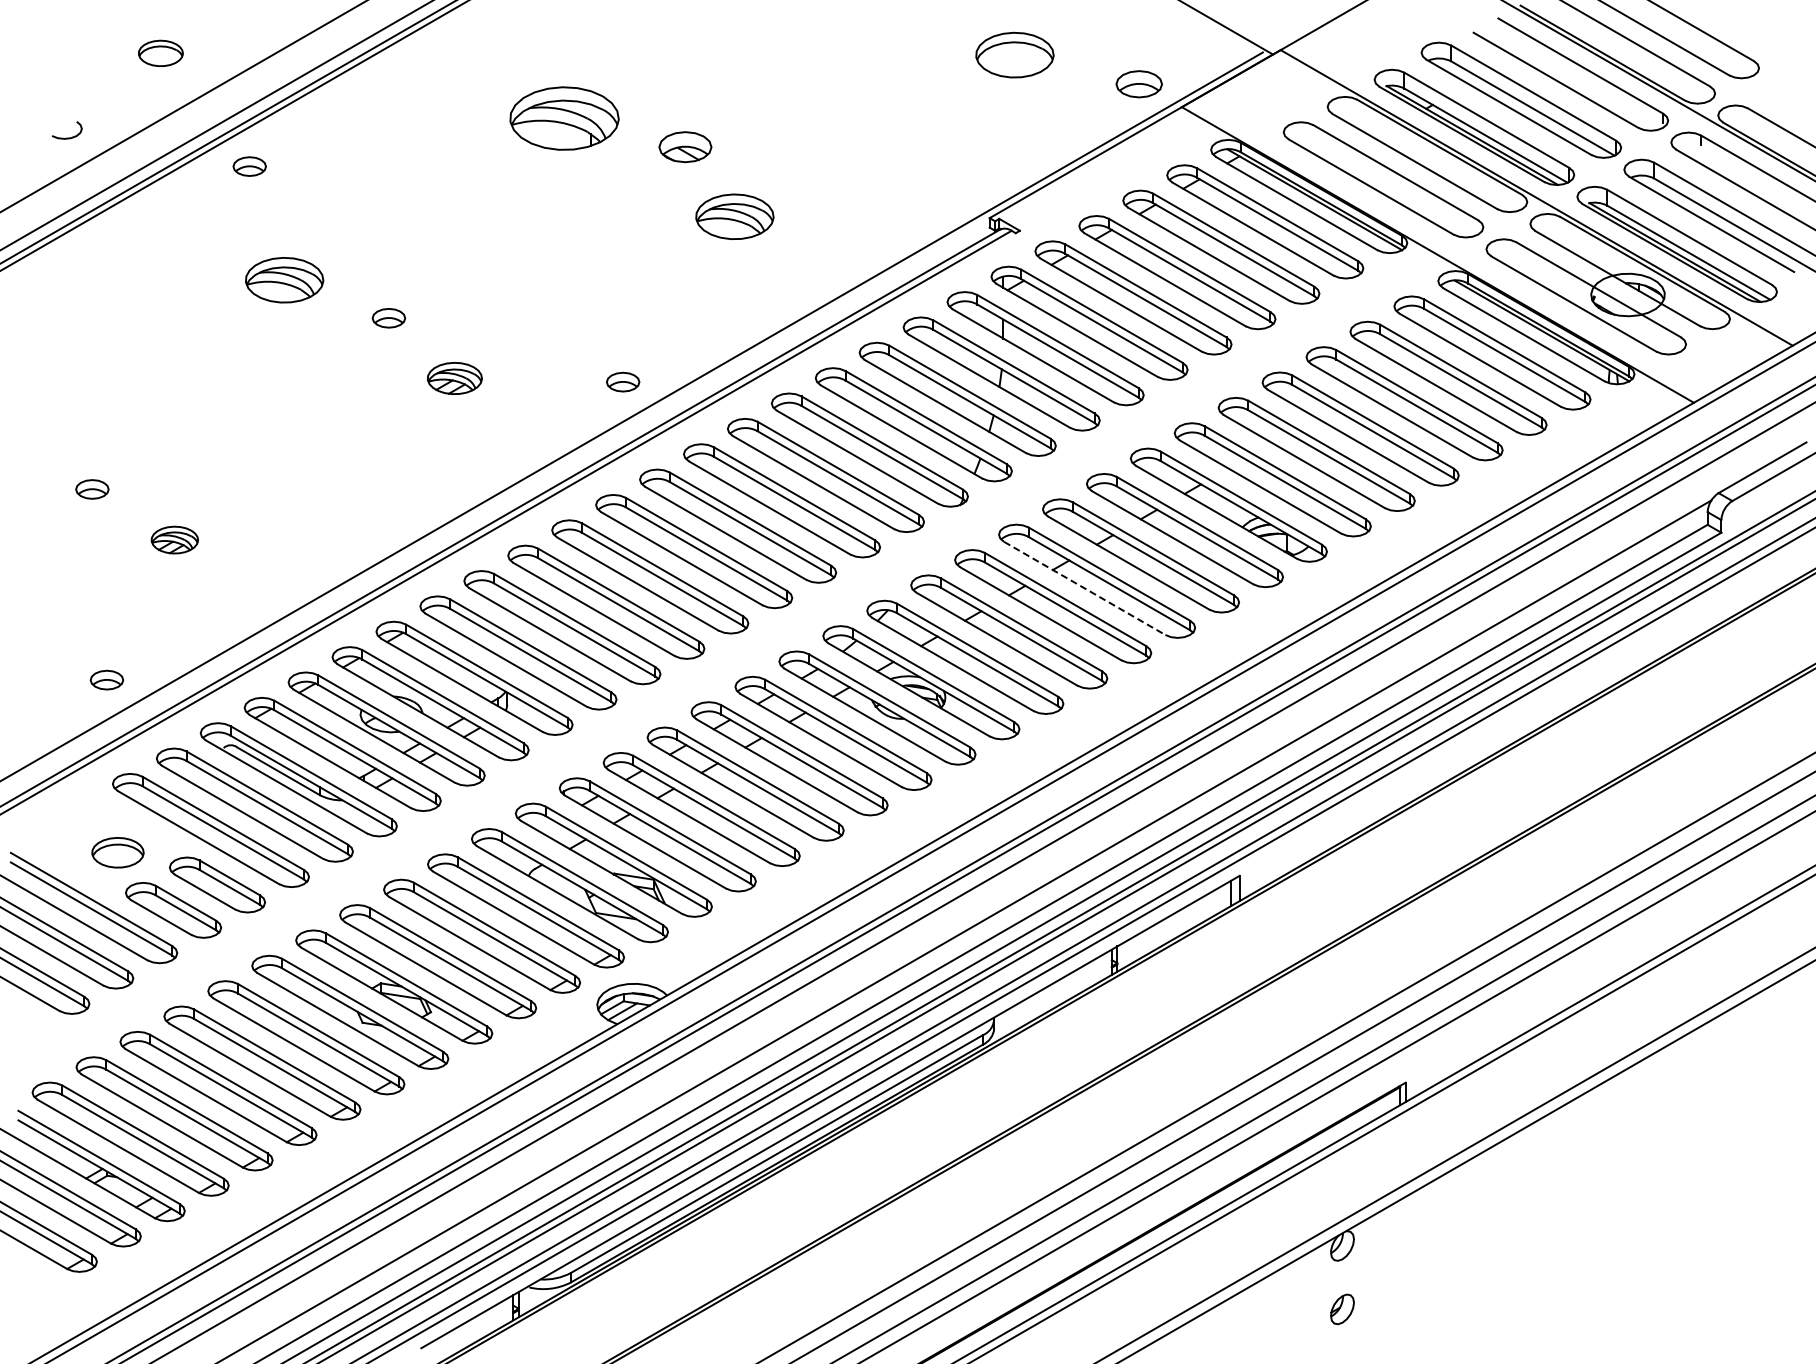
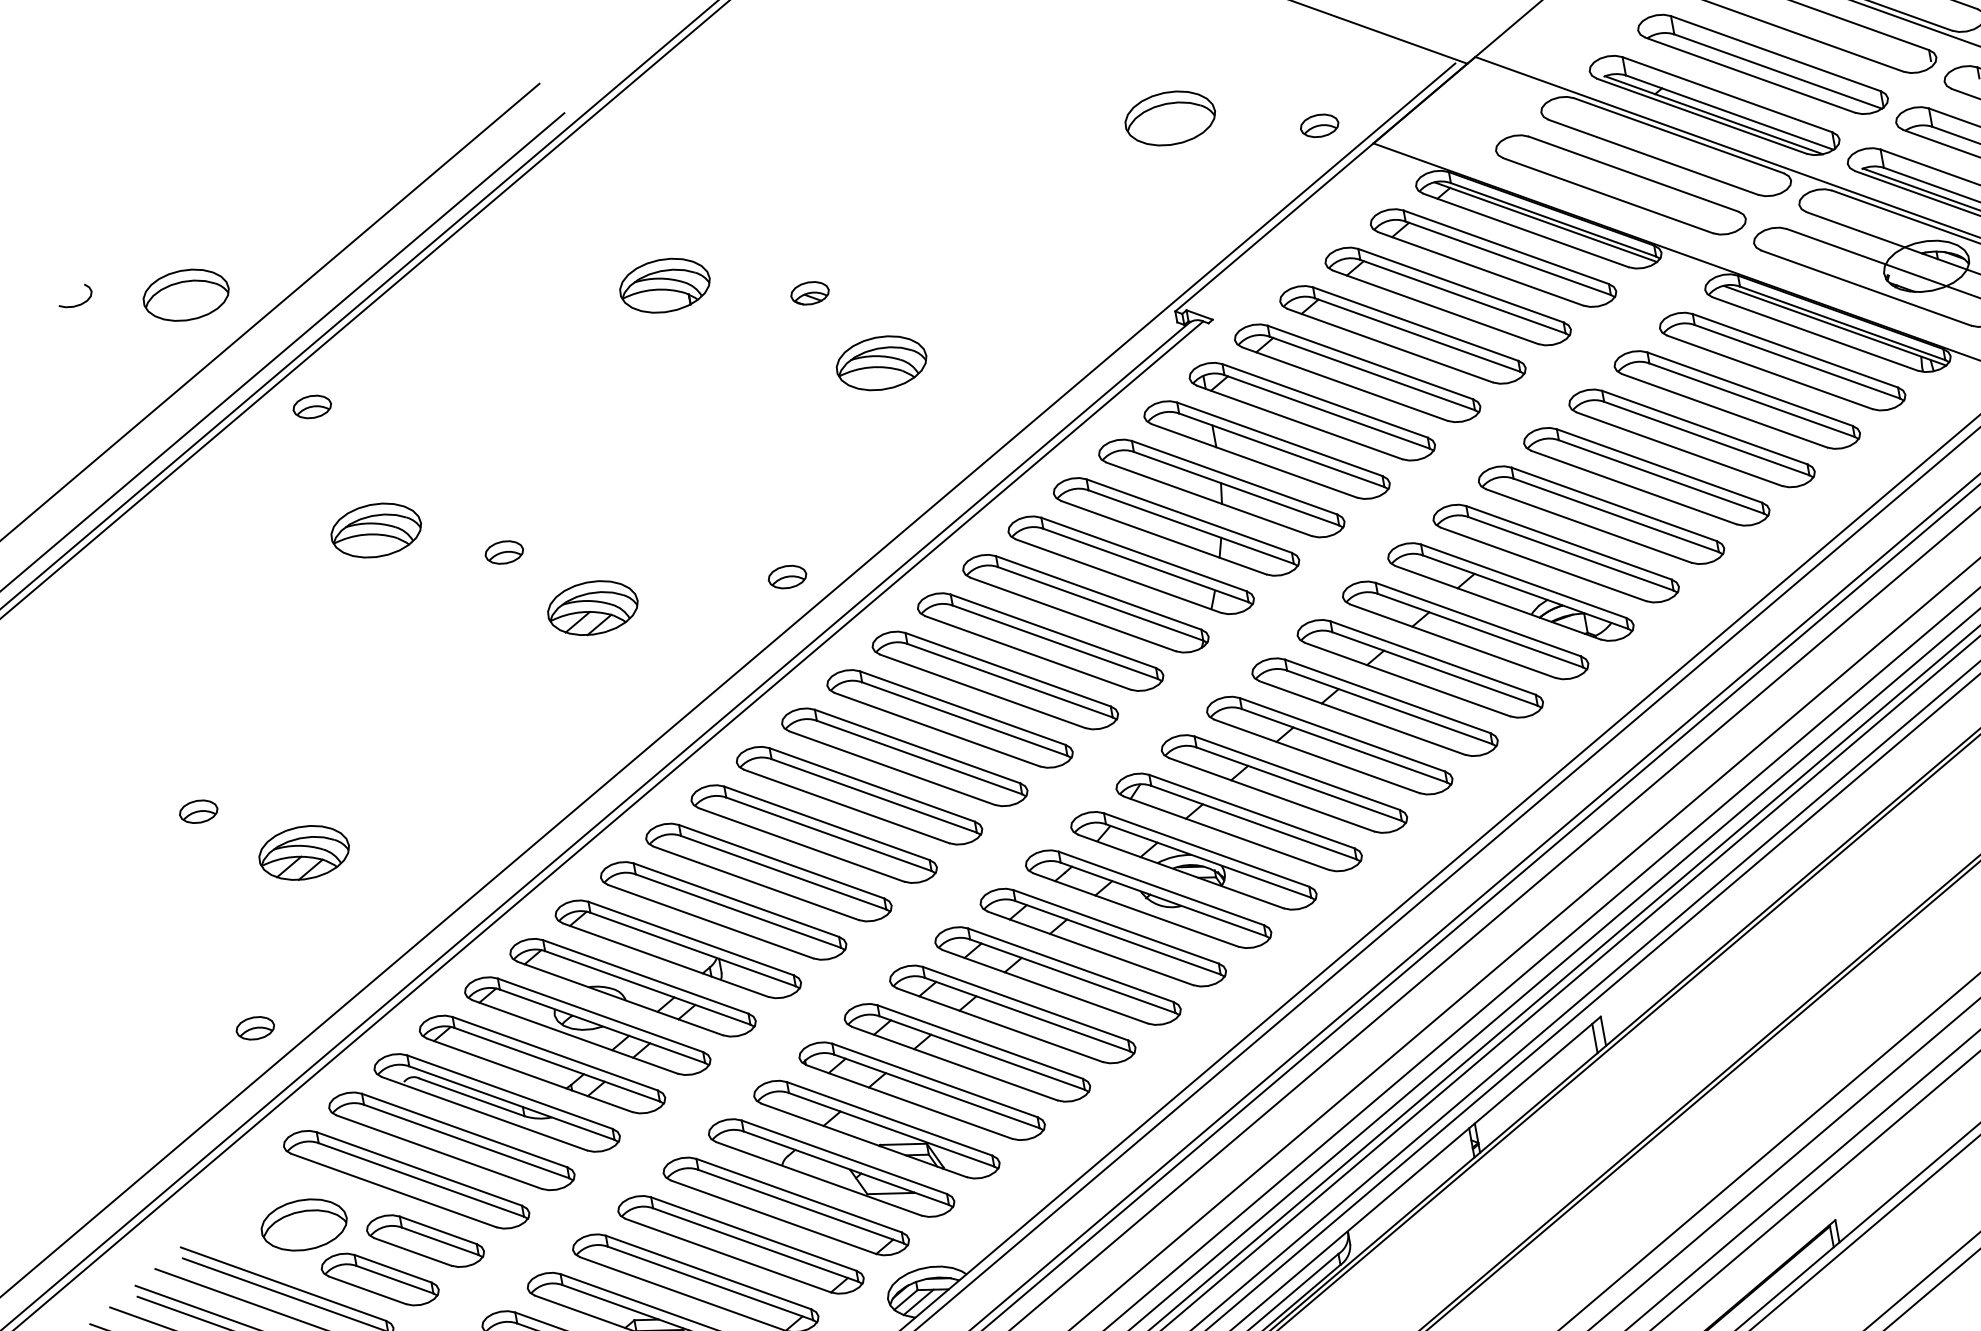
part: (160, 53) -> (185, 295), size x1.67
part: (1139, 83) -> (1319, 125), size x0.71
part: (564, 118) -> (664, 285), size x0.71
curve: (67, 137) -> (76, 304), moved
part: (685, 146) -> (810, 292), size x0.62
part: (454, 378) -> (592, 608), size x1.43
part: (174, 539) -> (303, 852), size x1.67
line: (1085, 588) -> (1363, 717), dashed -> solid
part: (117, 852) -> (303, 1224), size x1.43

